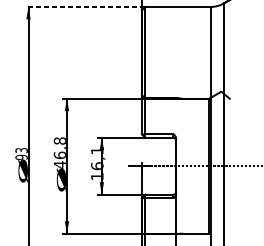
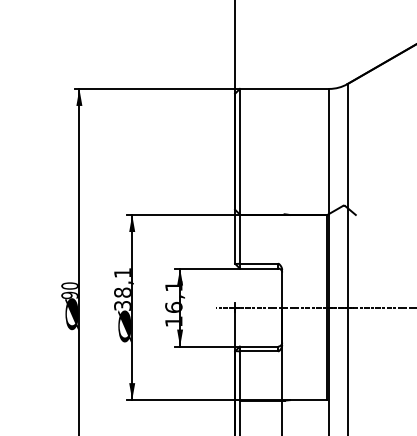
line: (85, 6) -> (157, 88), dashed -> solid
text: (21, 150) -> (69, 285), 93 -> 90
text: (59, 152) -> (122, 288), 46,8 -> 38,1

